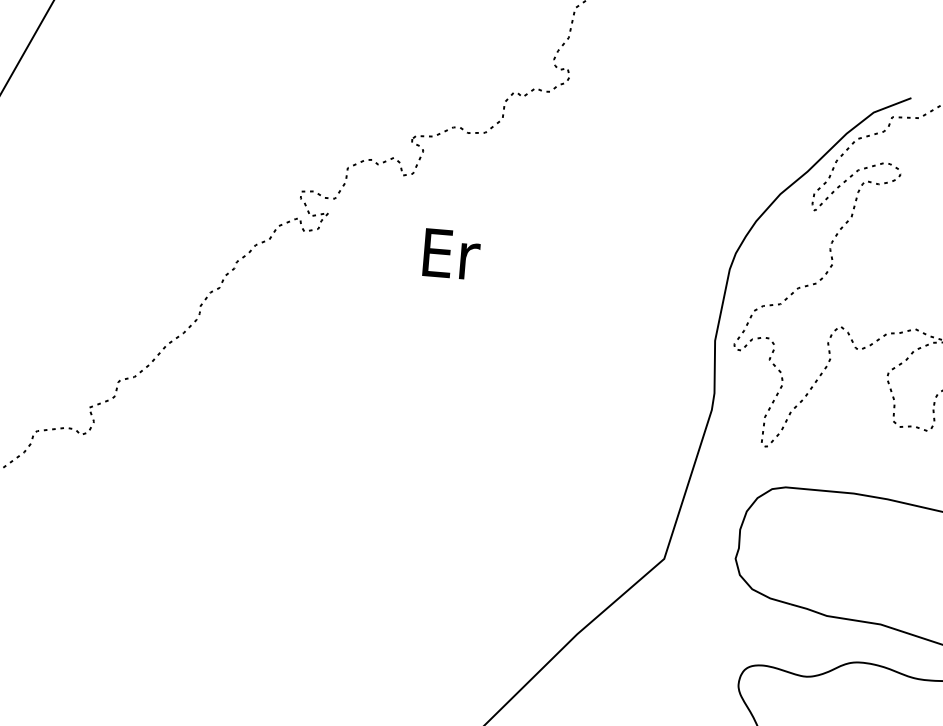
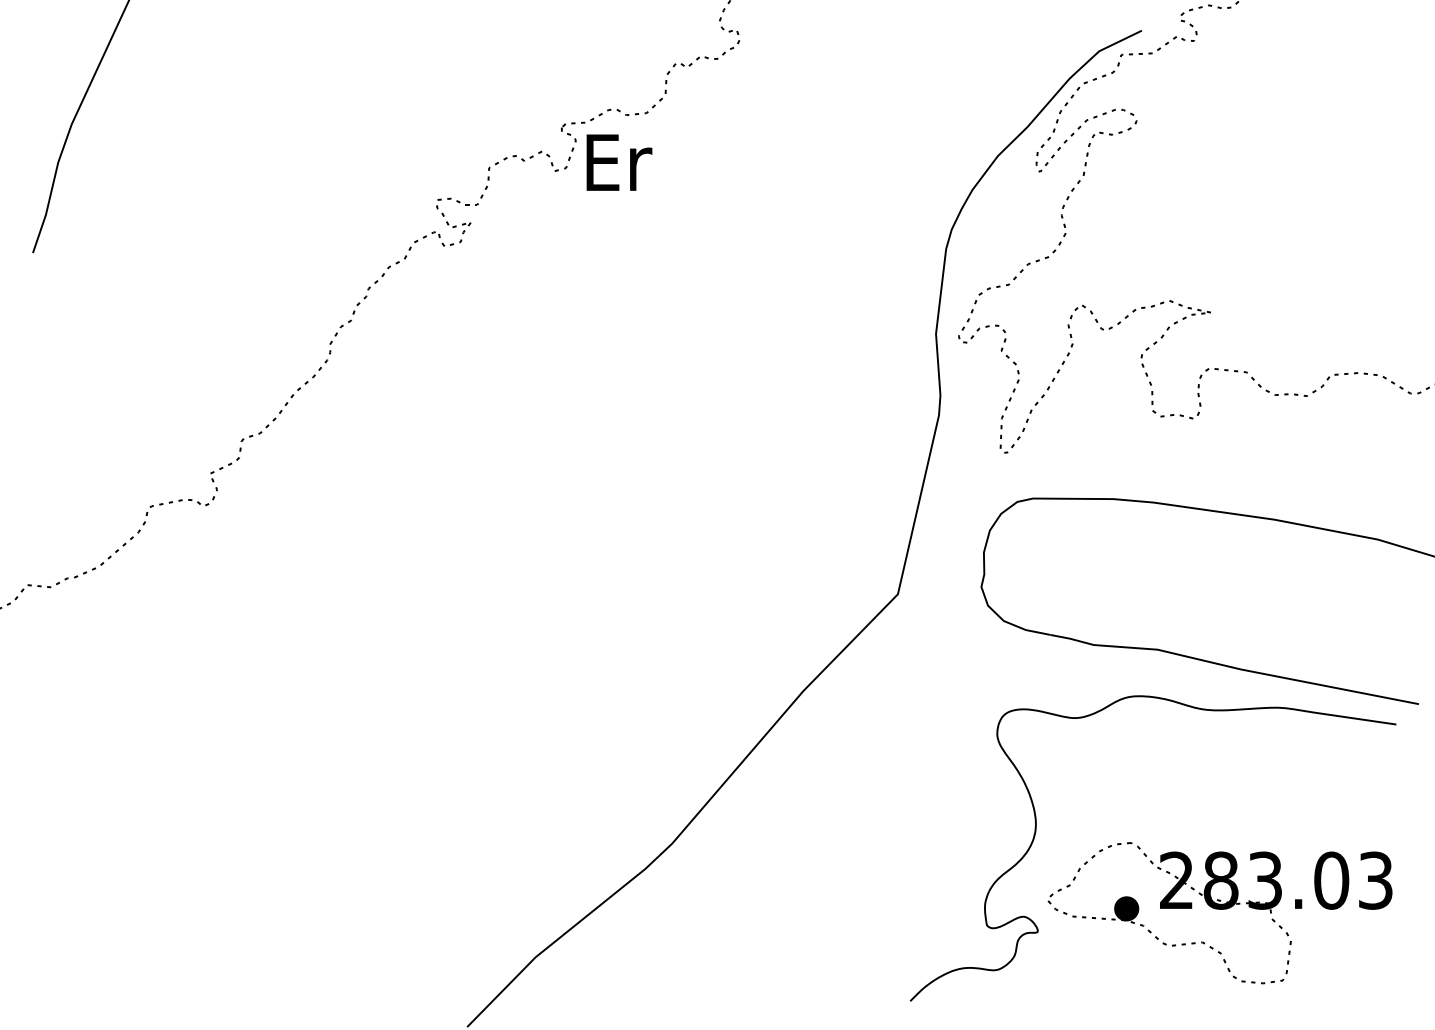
text: (451, 254) -> (619, 162), moved

